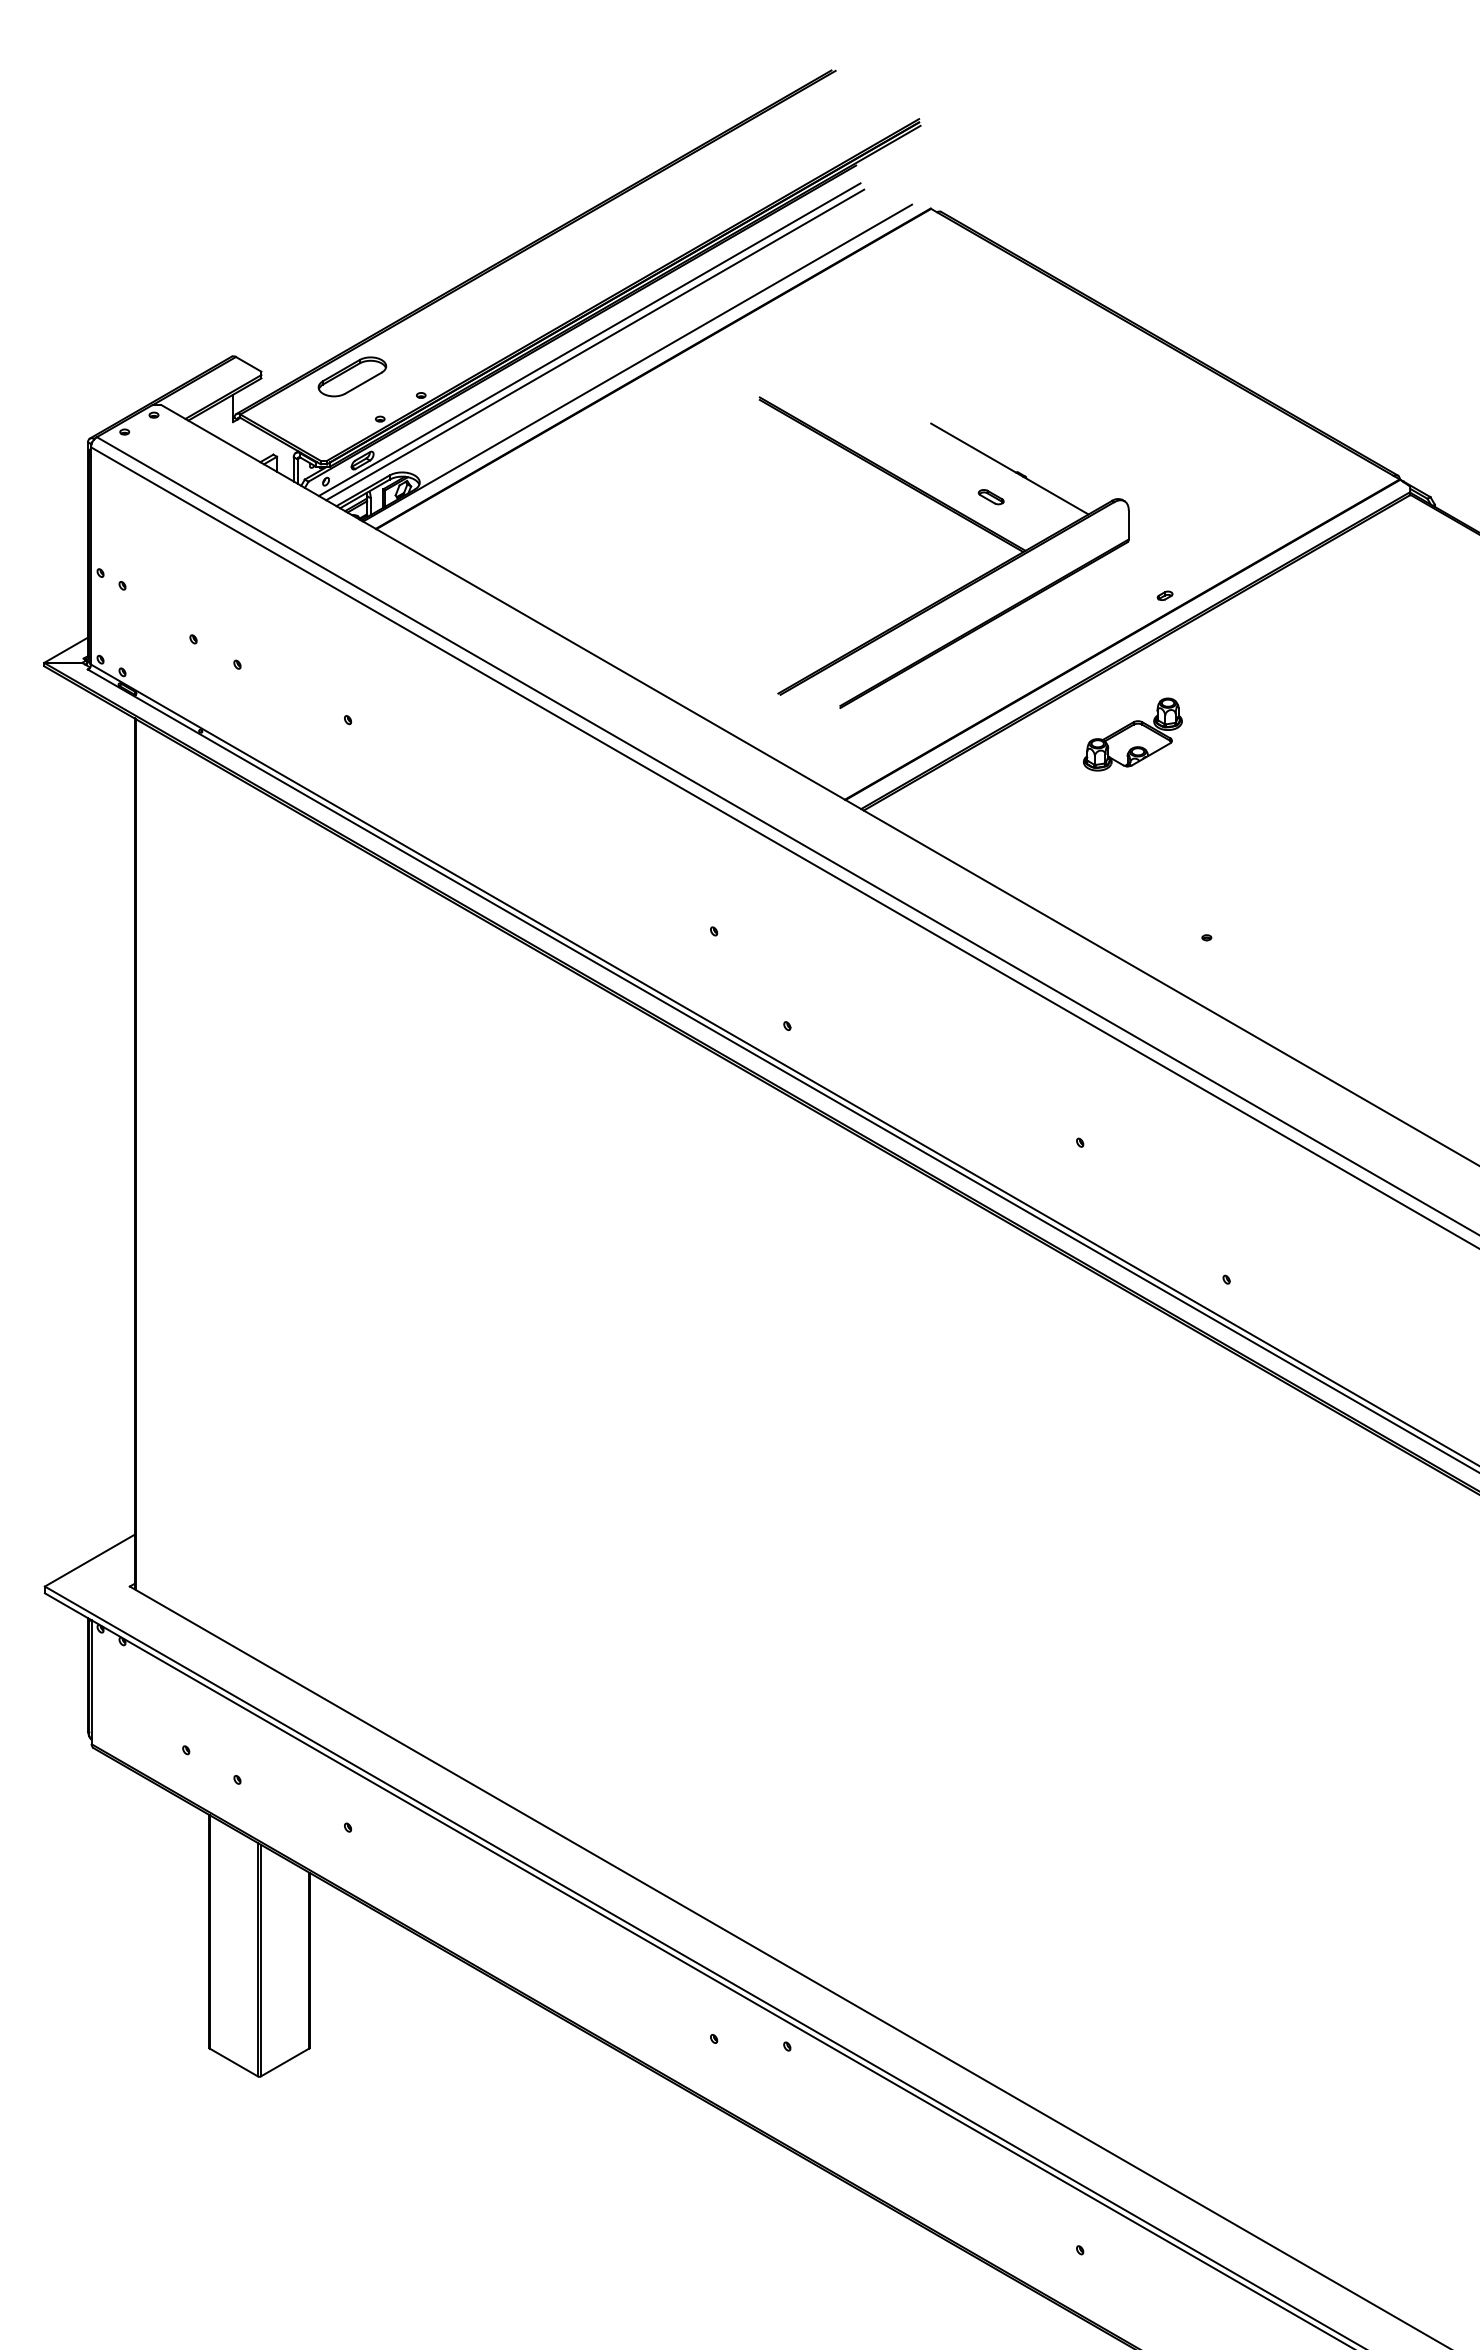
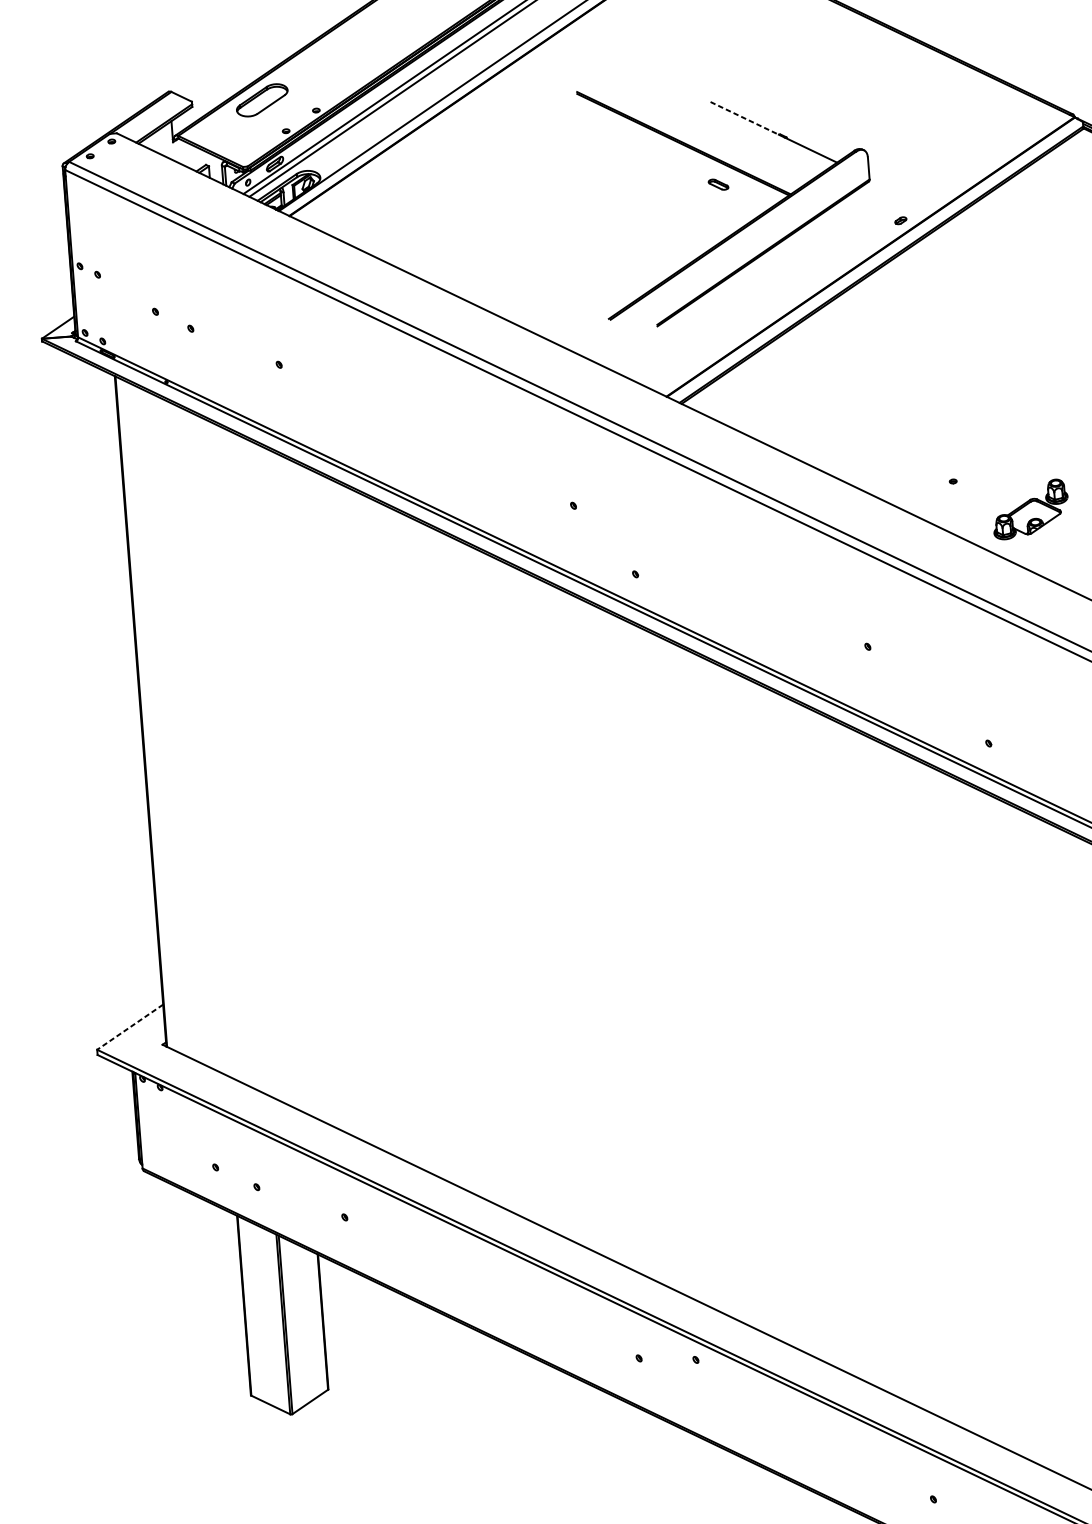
line: (974, 448) -> (745, 118), solid -> dashed
part: (990, 497) -> (717, 185), moved
part: (1132, 734) -> (1030, 509), moved
line: (89, 1560) -> (129, 1027), solid -> dashed

